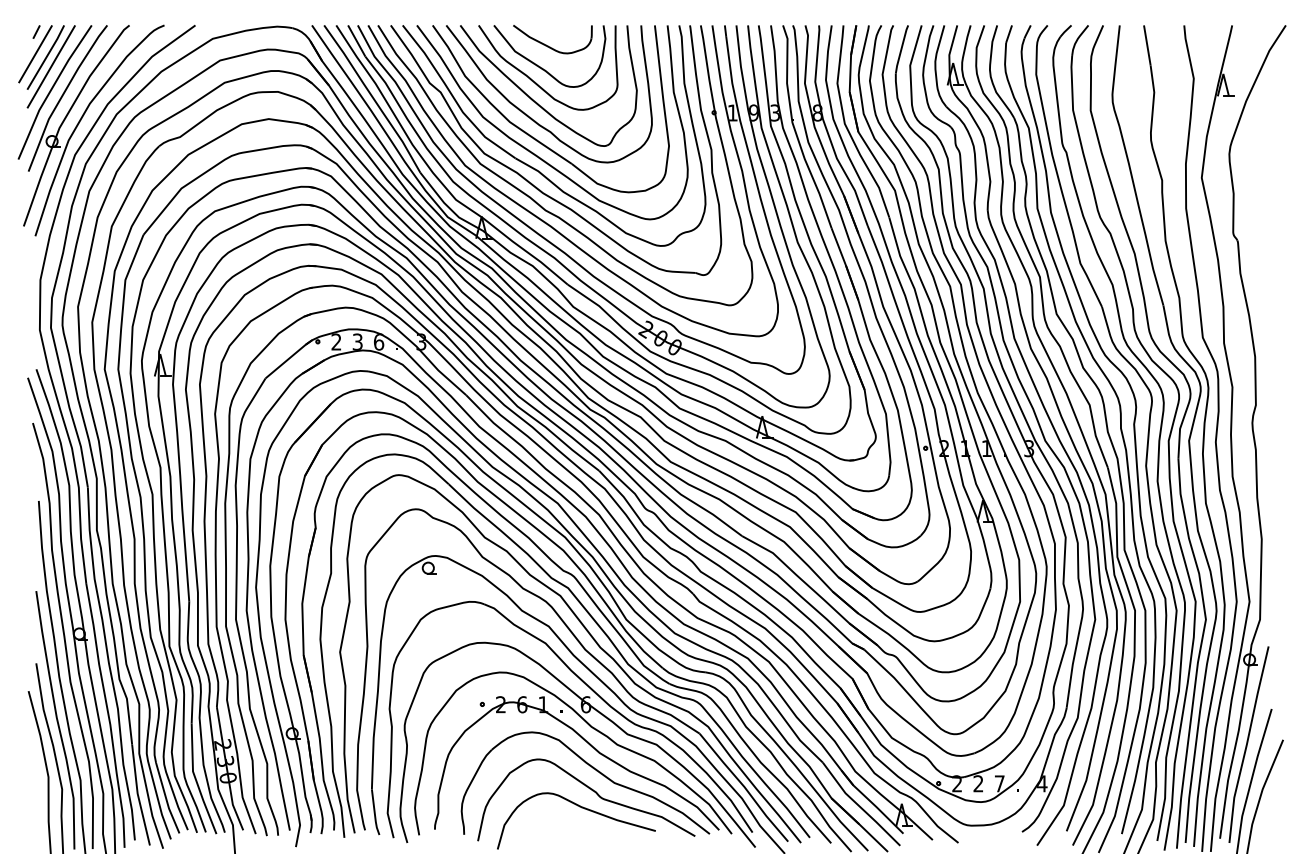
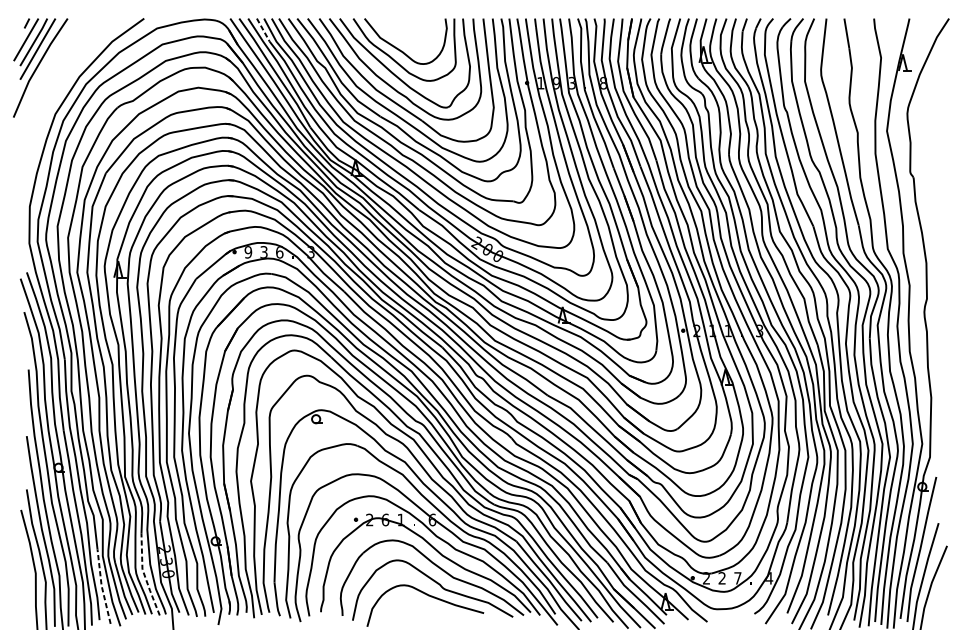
line: (356, 41) -> (263, 30), solid -> dashed
part: (548, 45) -> (404, 33), removed
part: (80, 122) -> (59, 90), removed
text: (336, 341) -> (248, 251), 2 -> 9
line: (195, 779) -> (144, 575), solid -> dashed
line: (137, 794) -> (101, 586), solid -> dashed

